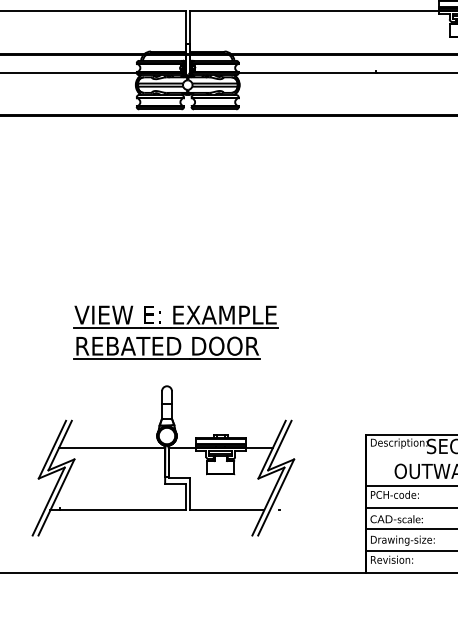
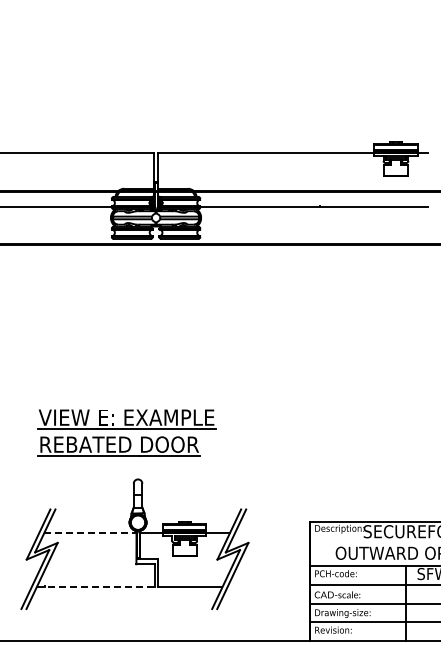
part: (175, 332) -> (126, 432), moved
line: (112, 448) -> (90, 533), solid -> dashed
line: (119, 510) -> (96, 587), solid -> dashed

